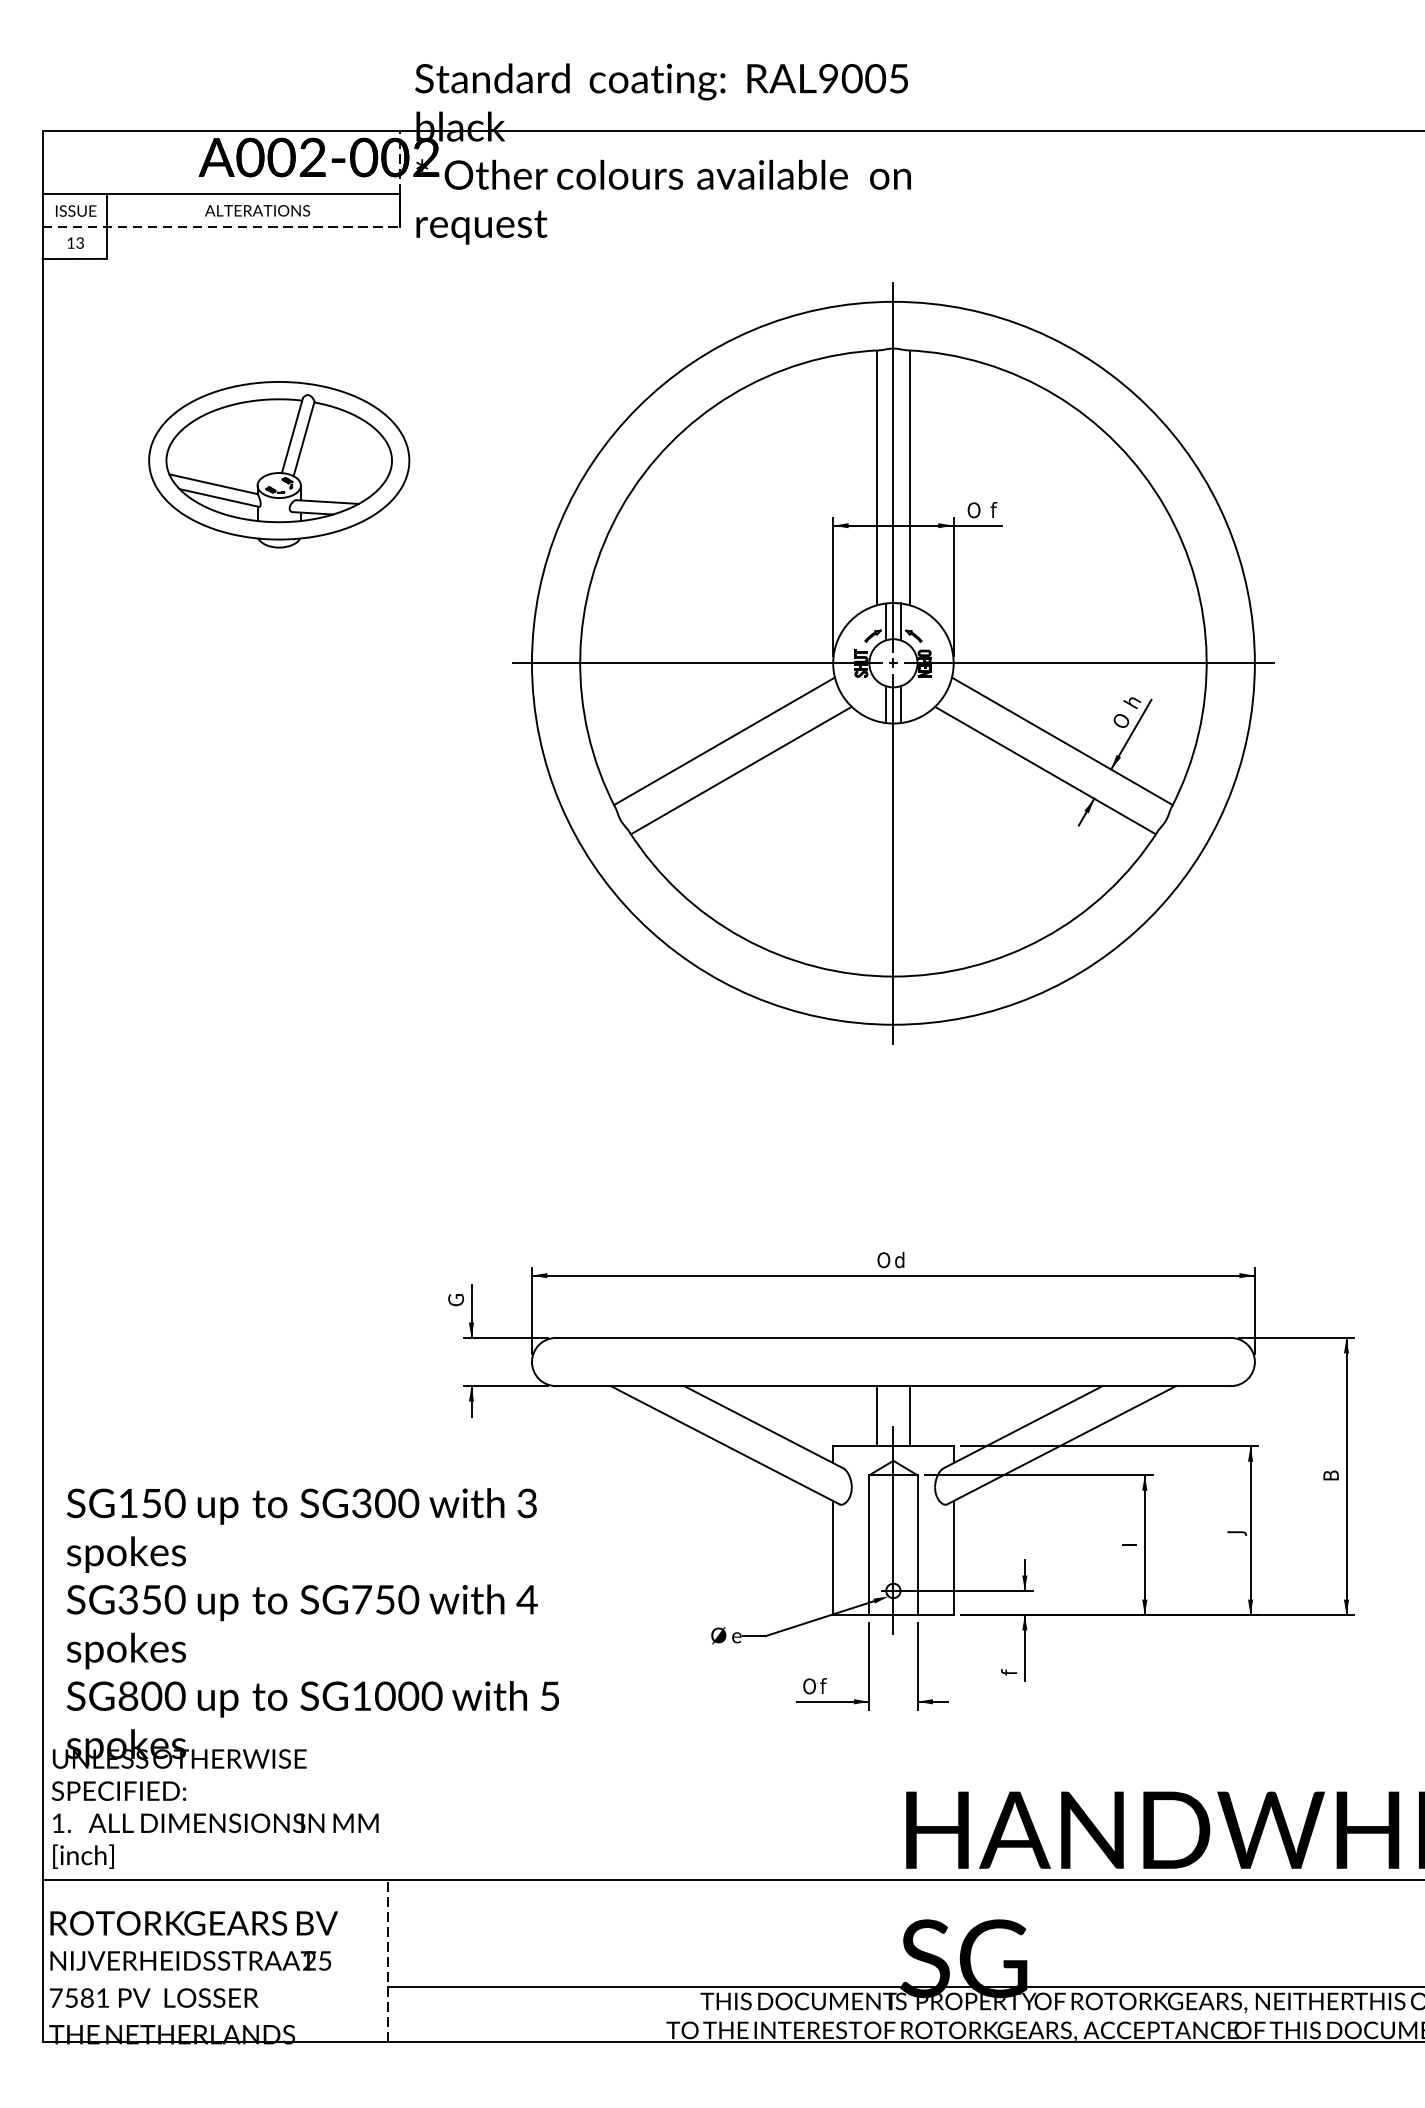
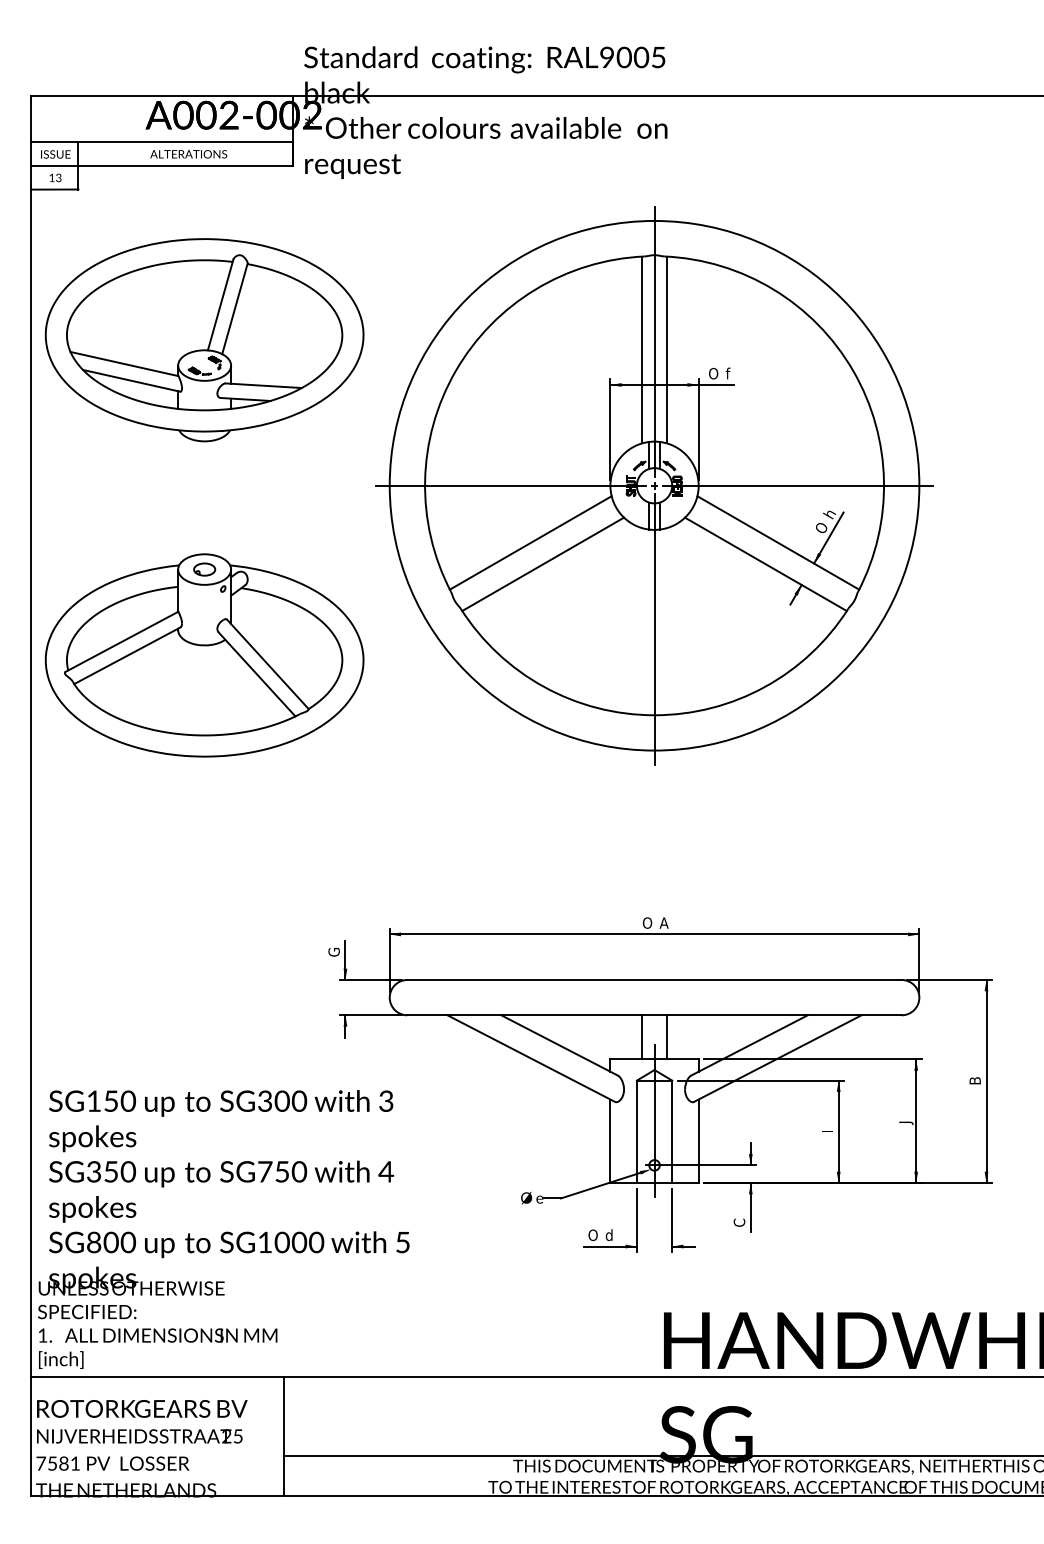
line: (270, 227) -> (198, 166), dashed -> solid
part: (279, 465) -> (204, 340), size x1.67
part: (279, 894) -> (204, 655), added
text: (902, 1259) -> (661, 922), d -> A
text: (1009, 1668) -> (739, 1222), f -> C
text: (827, 1685) -> (606, 1234), f -> d
line: (388, 1961) -> (284, 1436), dashed -> solid

